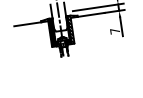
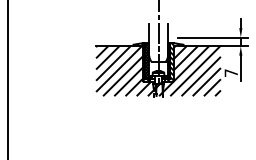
hatch: (62, 37) -> (158, 71), added

